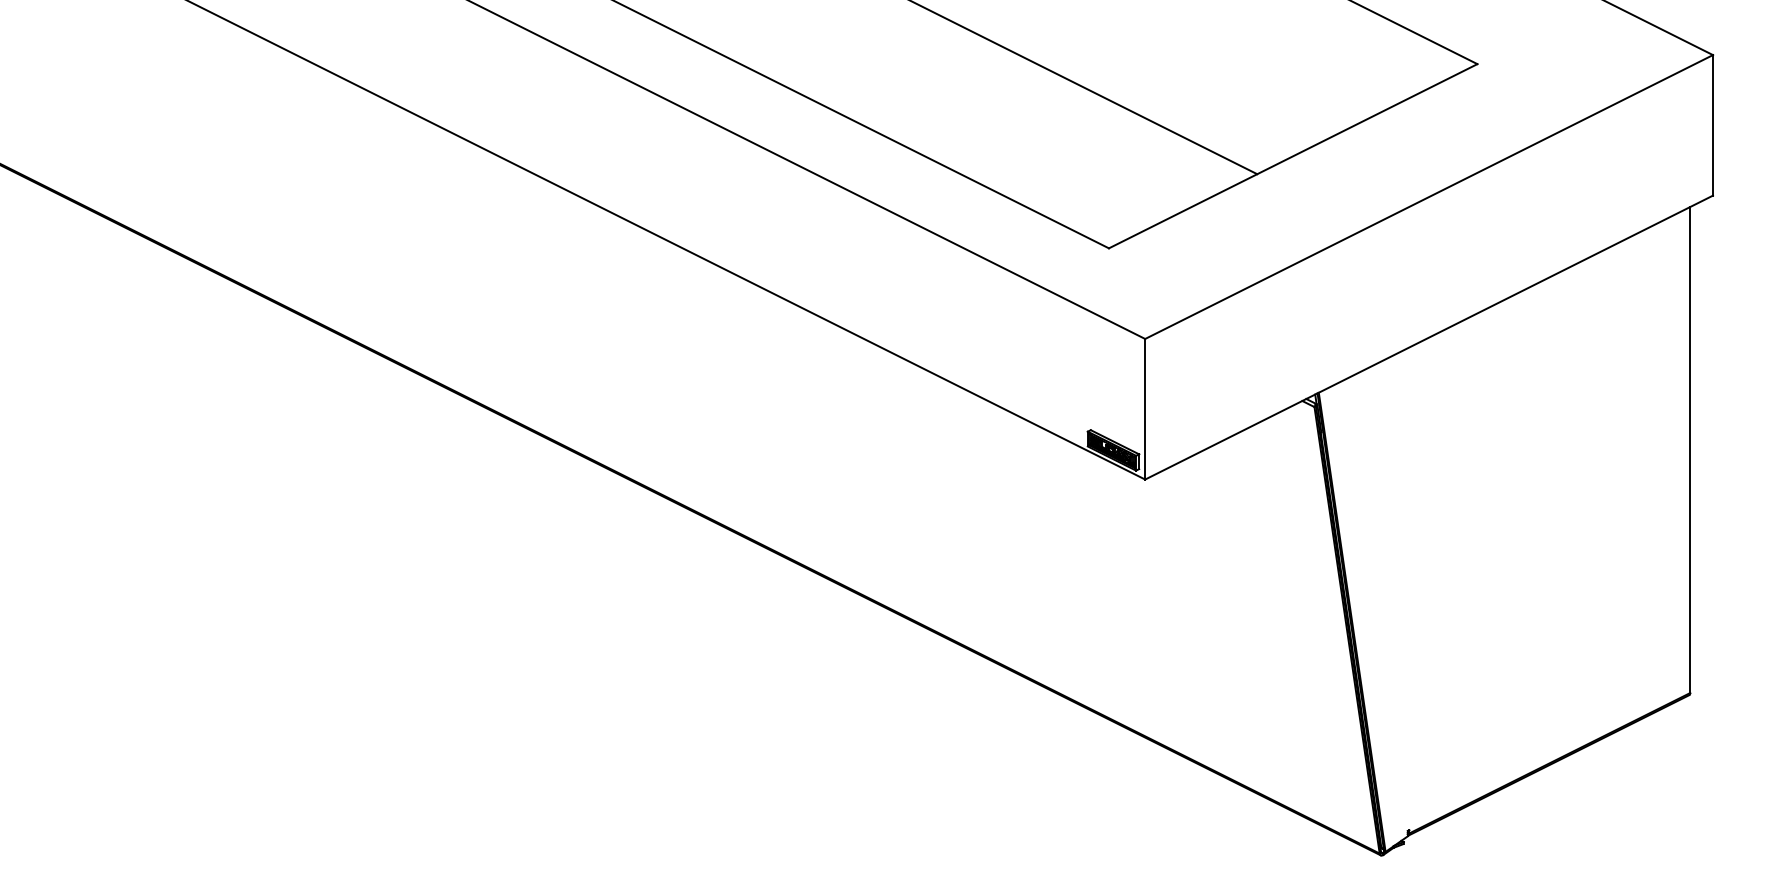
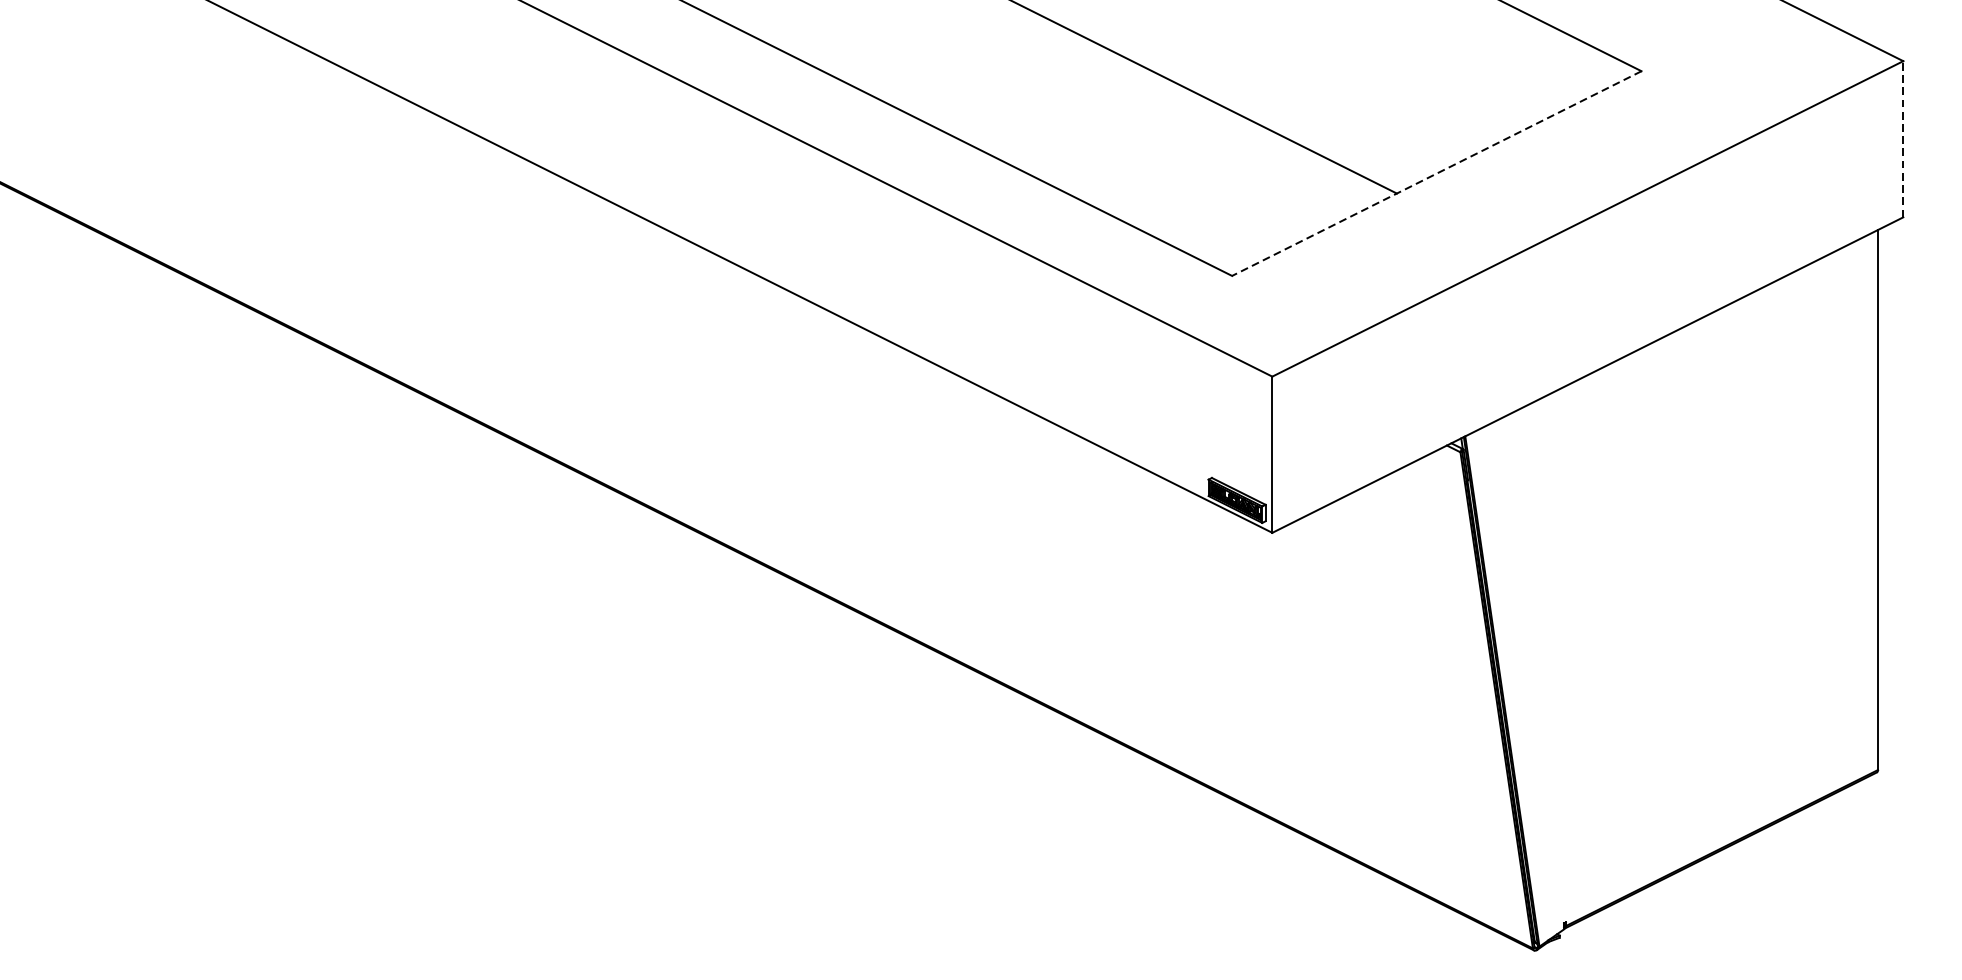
line: (1713, 124) -> (1903, 138), solid -> dashed
line: (1293, 156) -> (1437, 173), solid -> dashed

